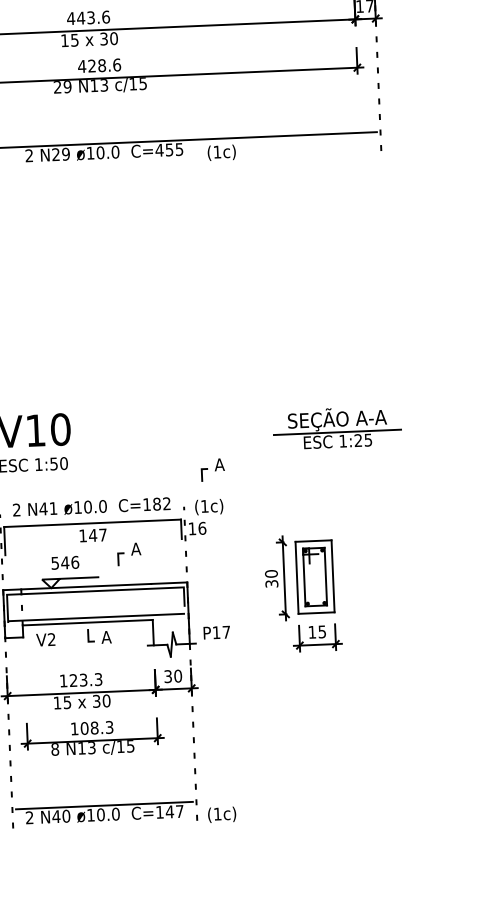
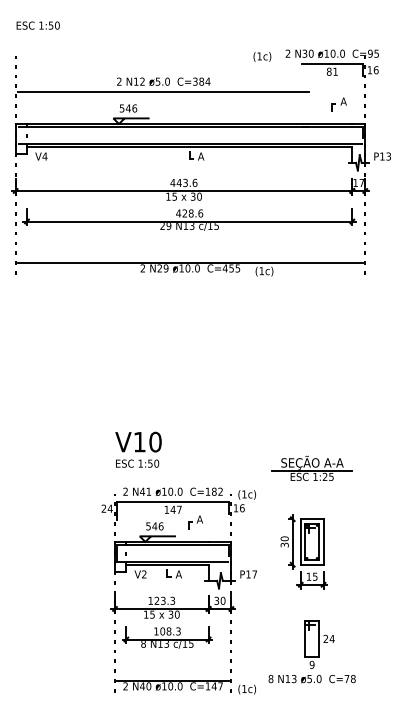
part: (336, 426) -> (311, 467), moved
part: (212, 469) -> (250, 471), removed
part: (321, 750) -> (311, 651), added

